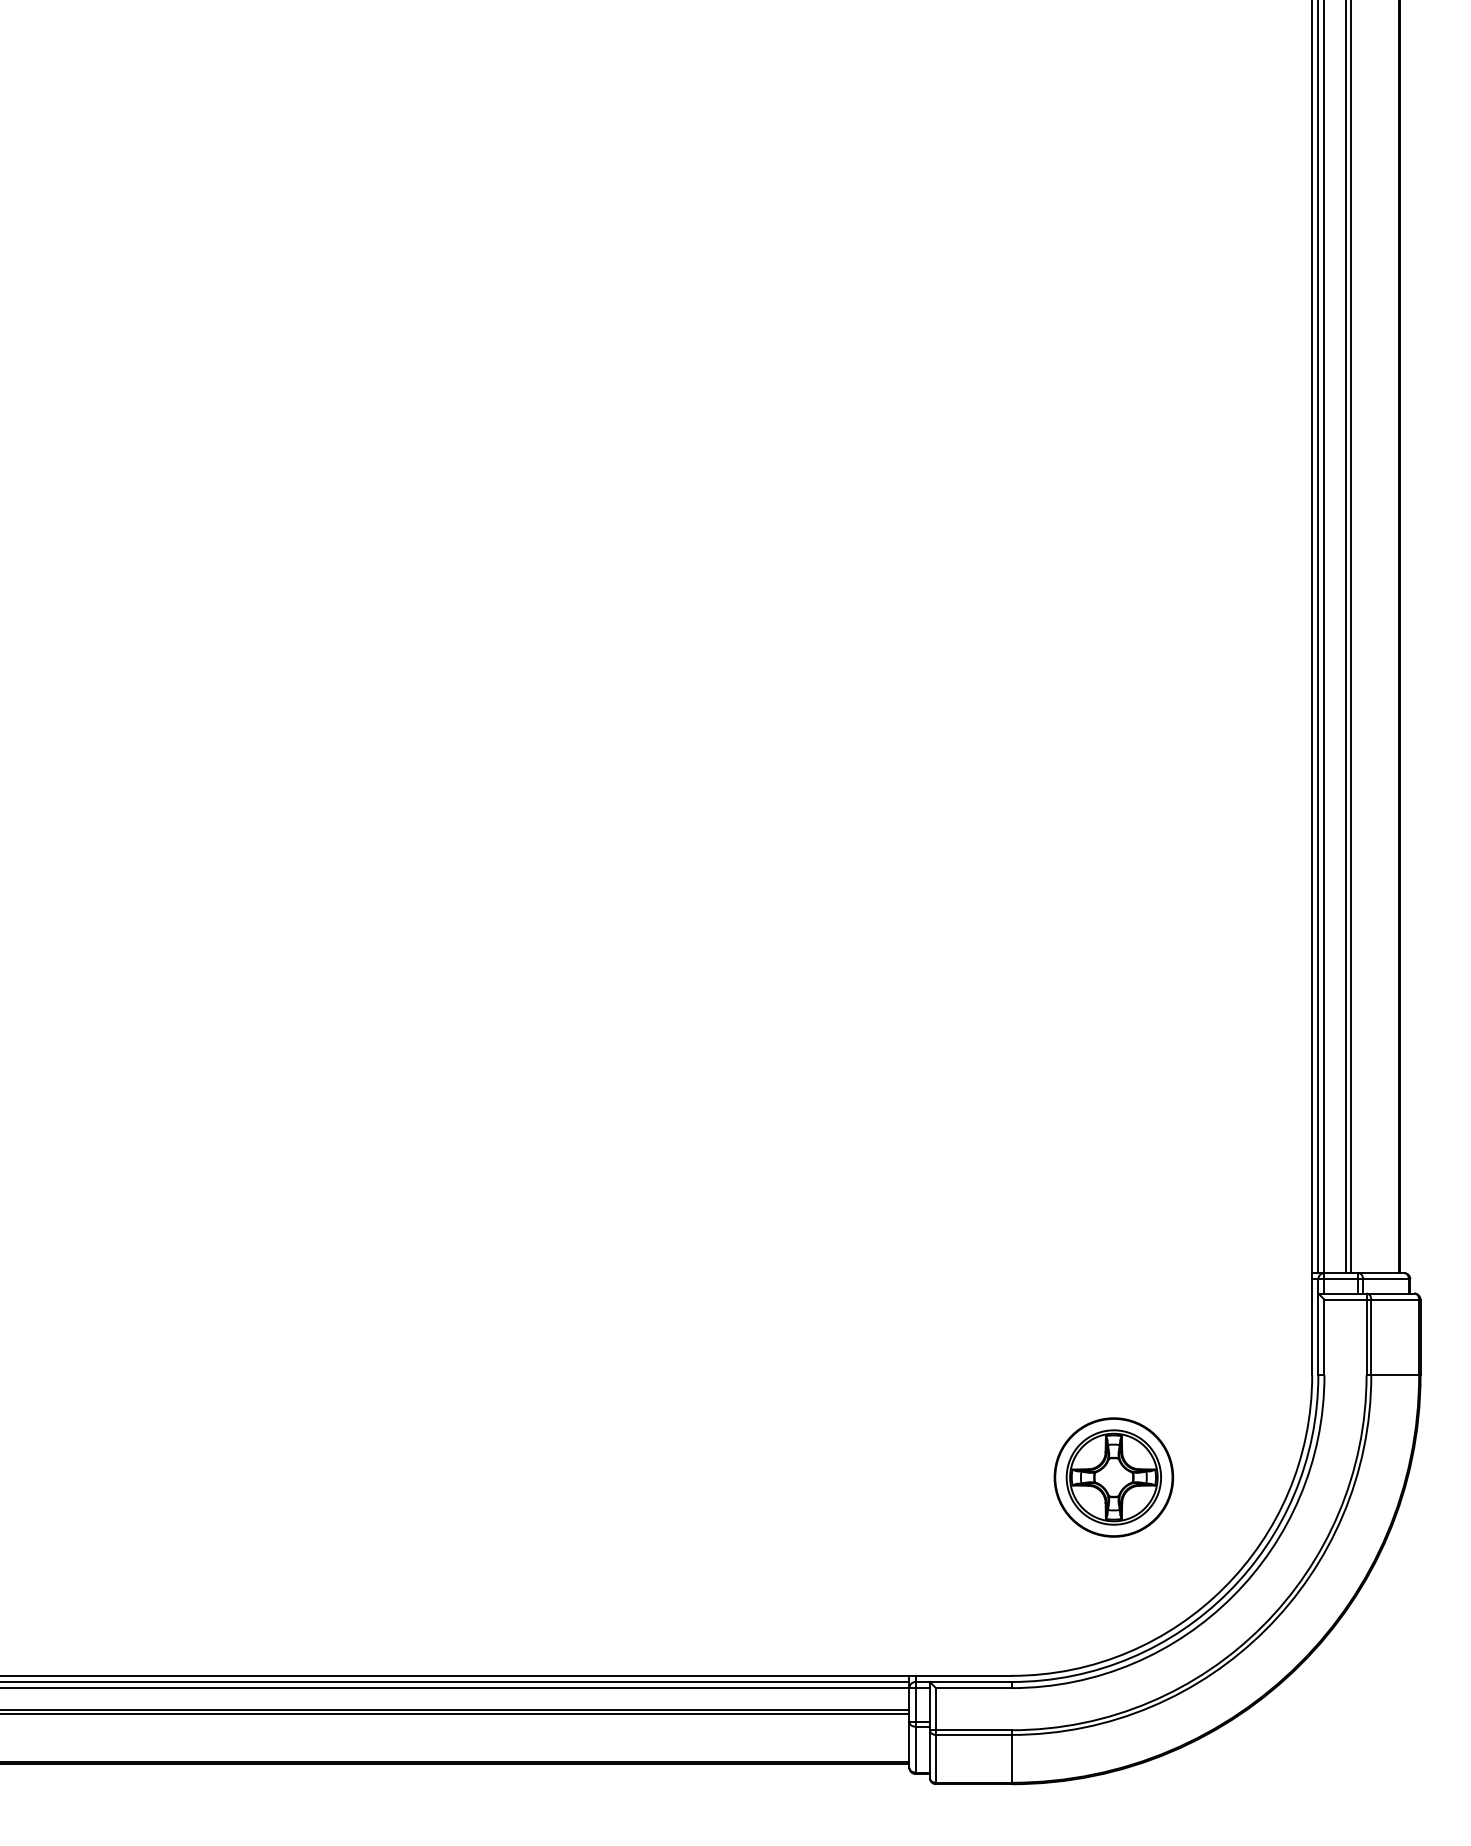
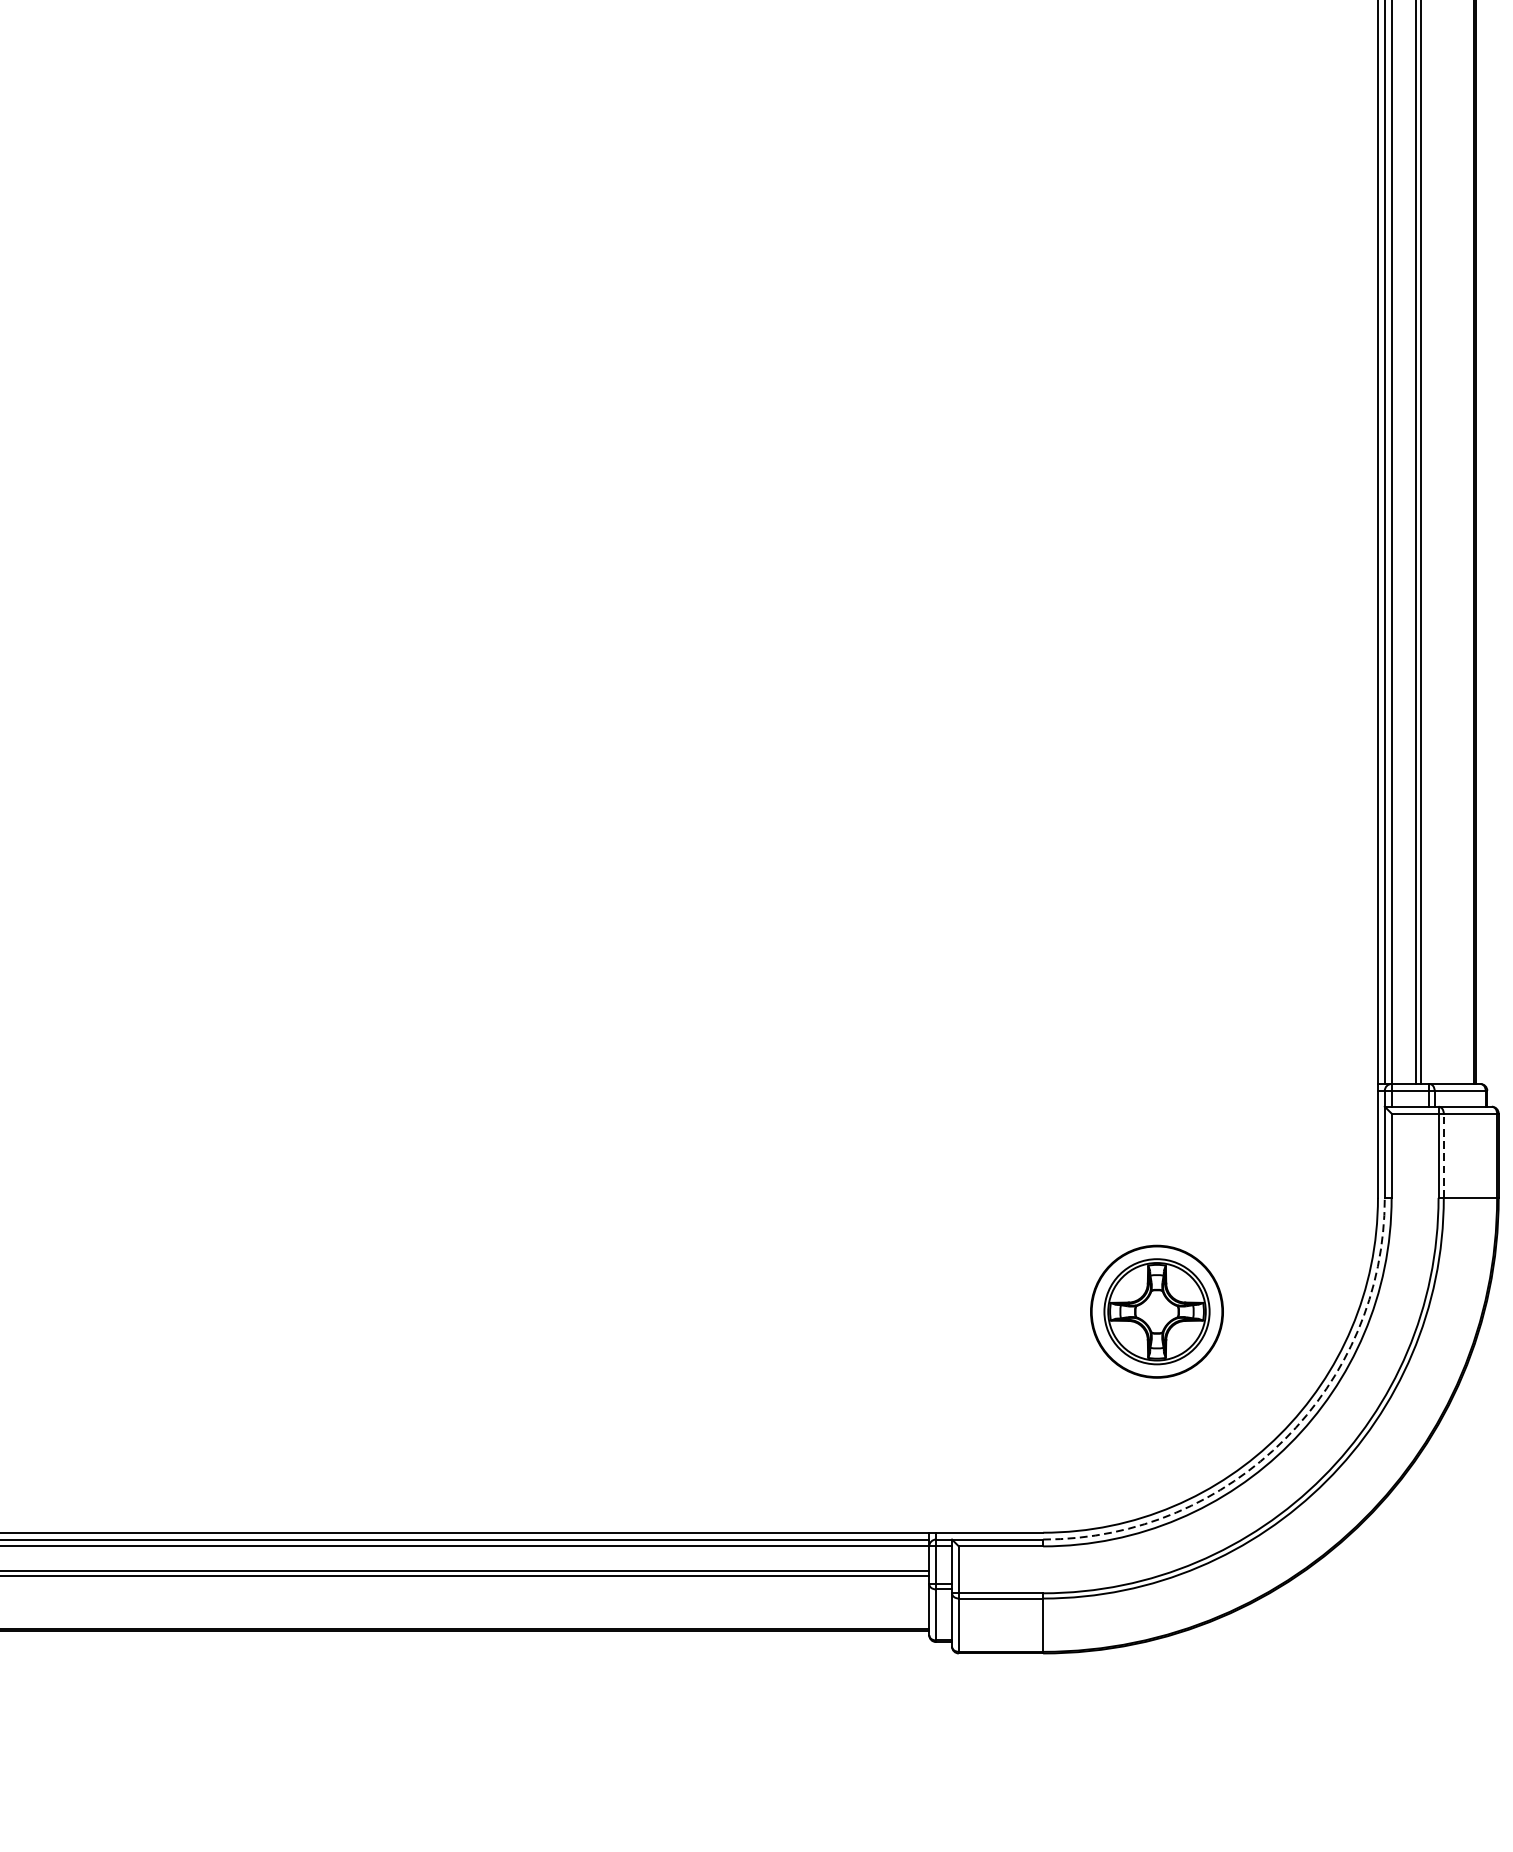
line: (1371, 1337) -> (1444, 1155), solid -> dashed
arc: (1228, 1592) -> (1284, 1439), solid -> dashed

